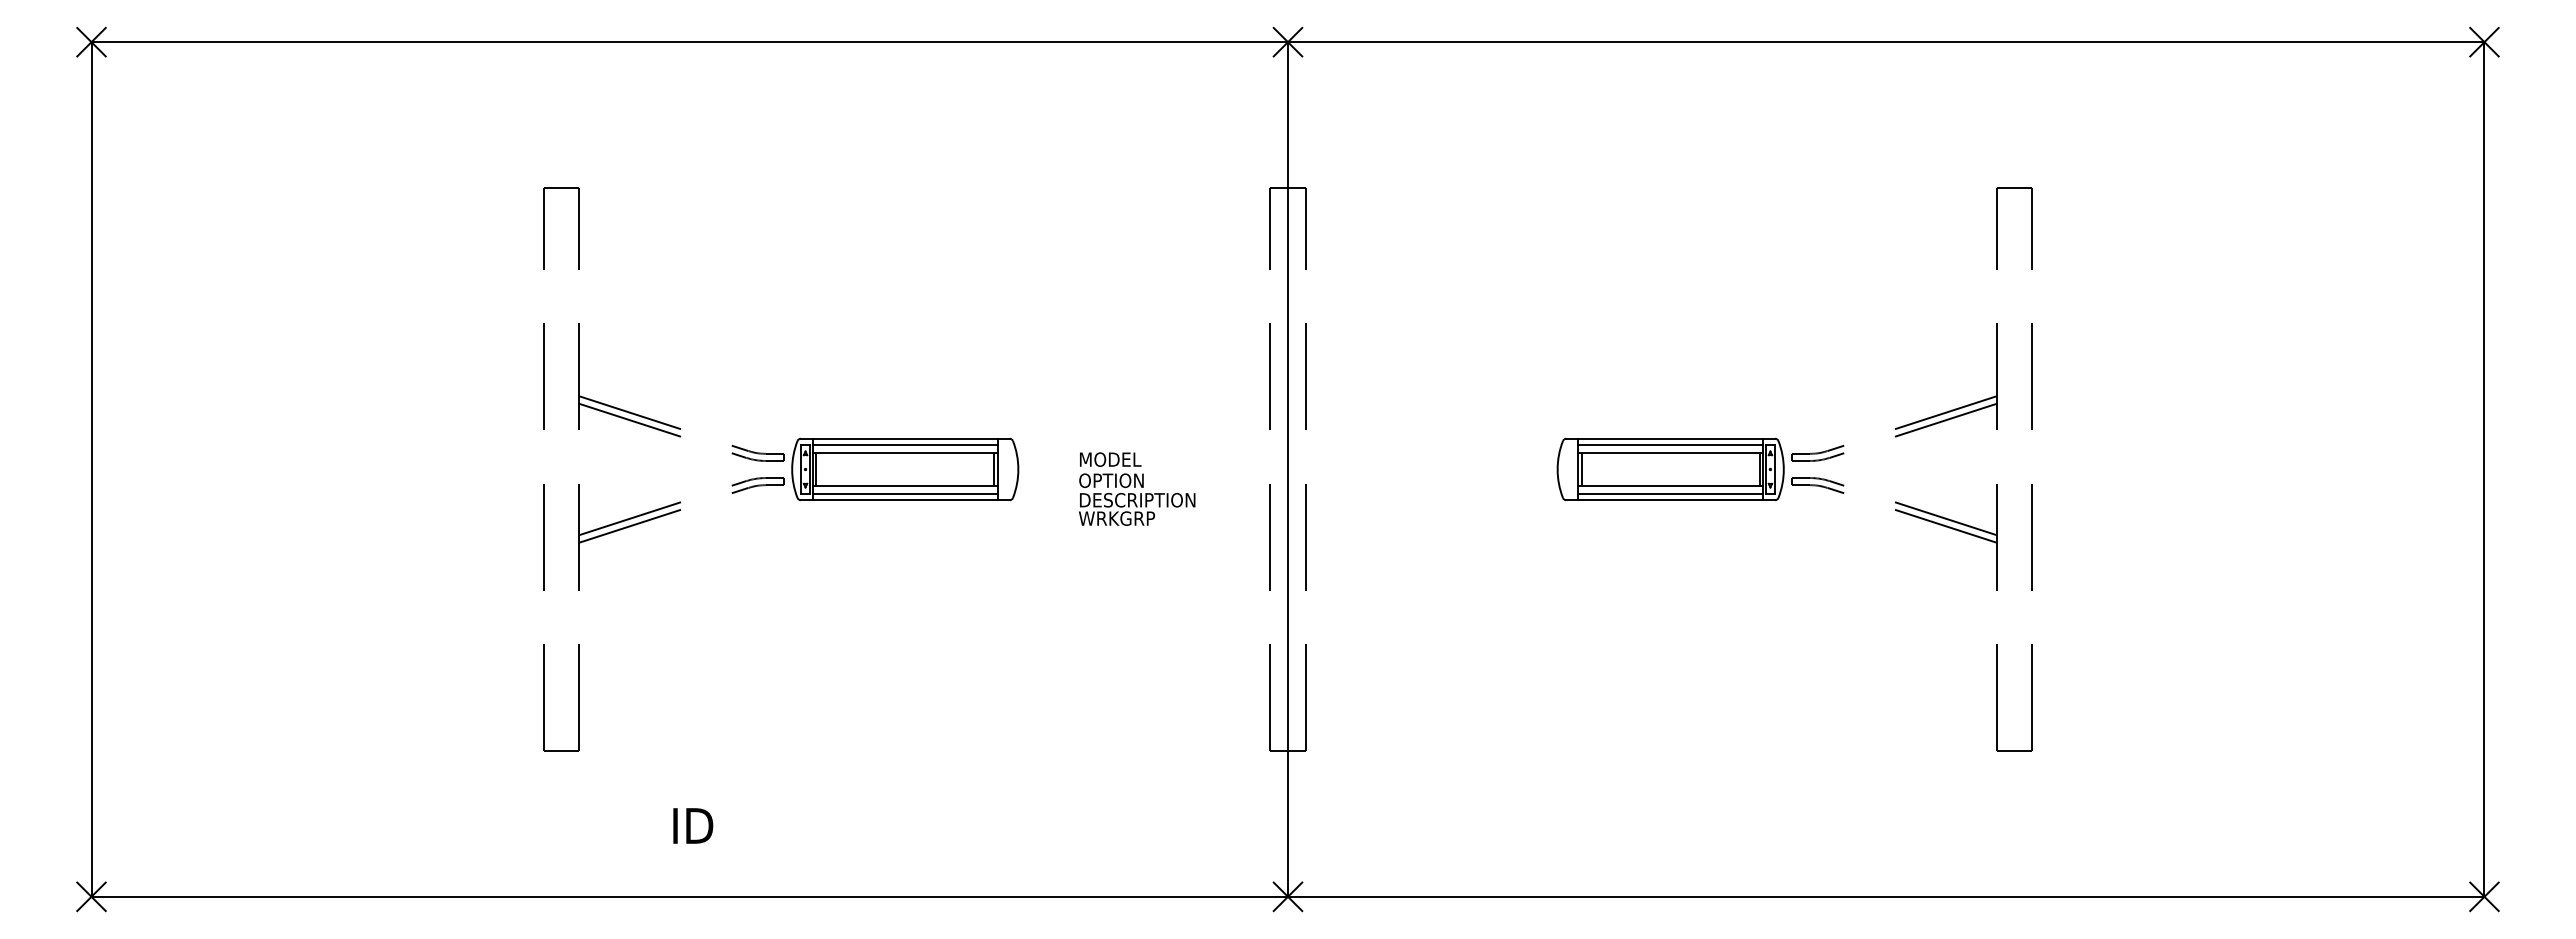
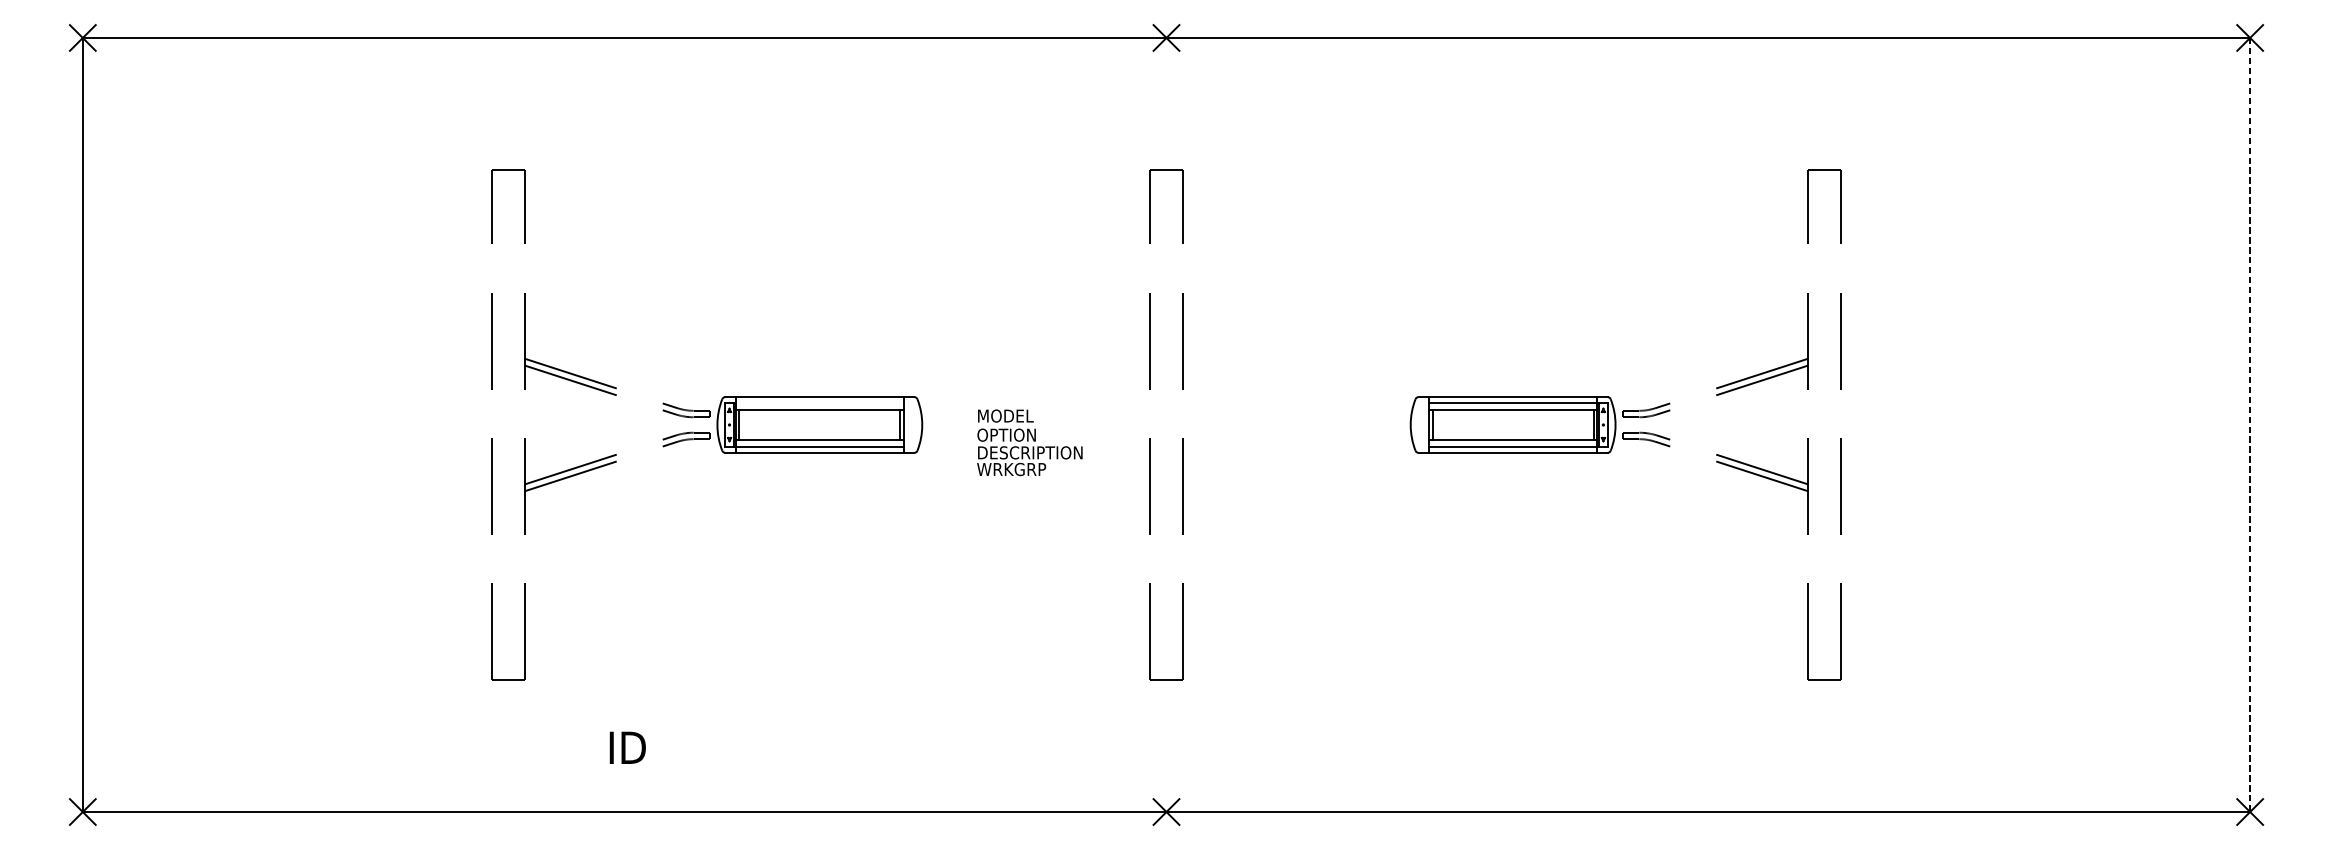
line: (904, 445) -> (819, 403), removed
line: (1288, 469) -> (1166, 425), removed
line: (2484, 469) -> (2250, 425), solid -> dashed

